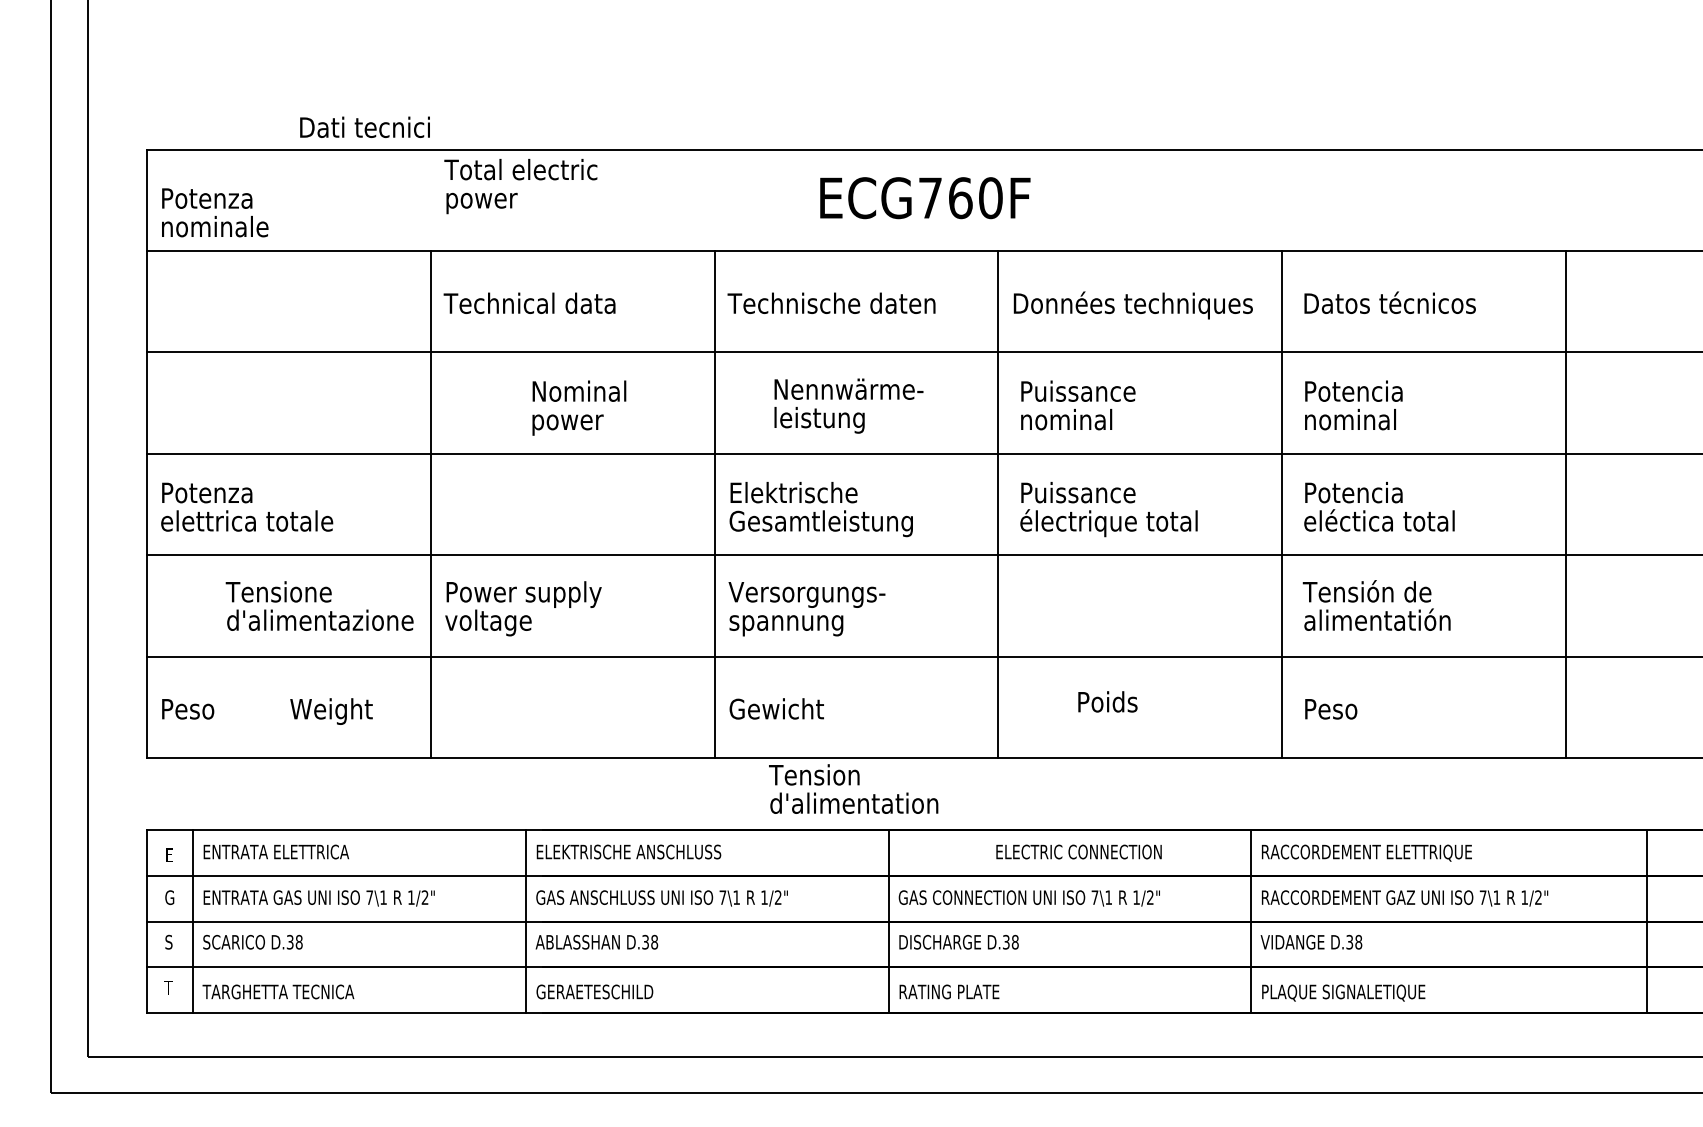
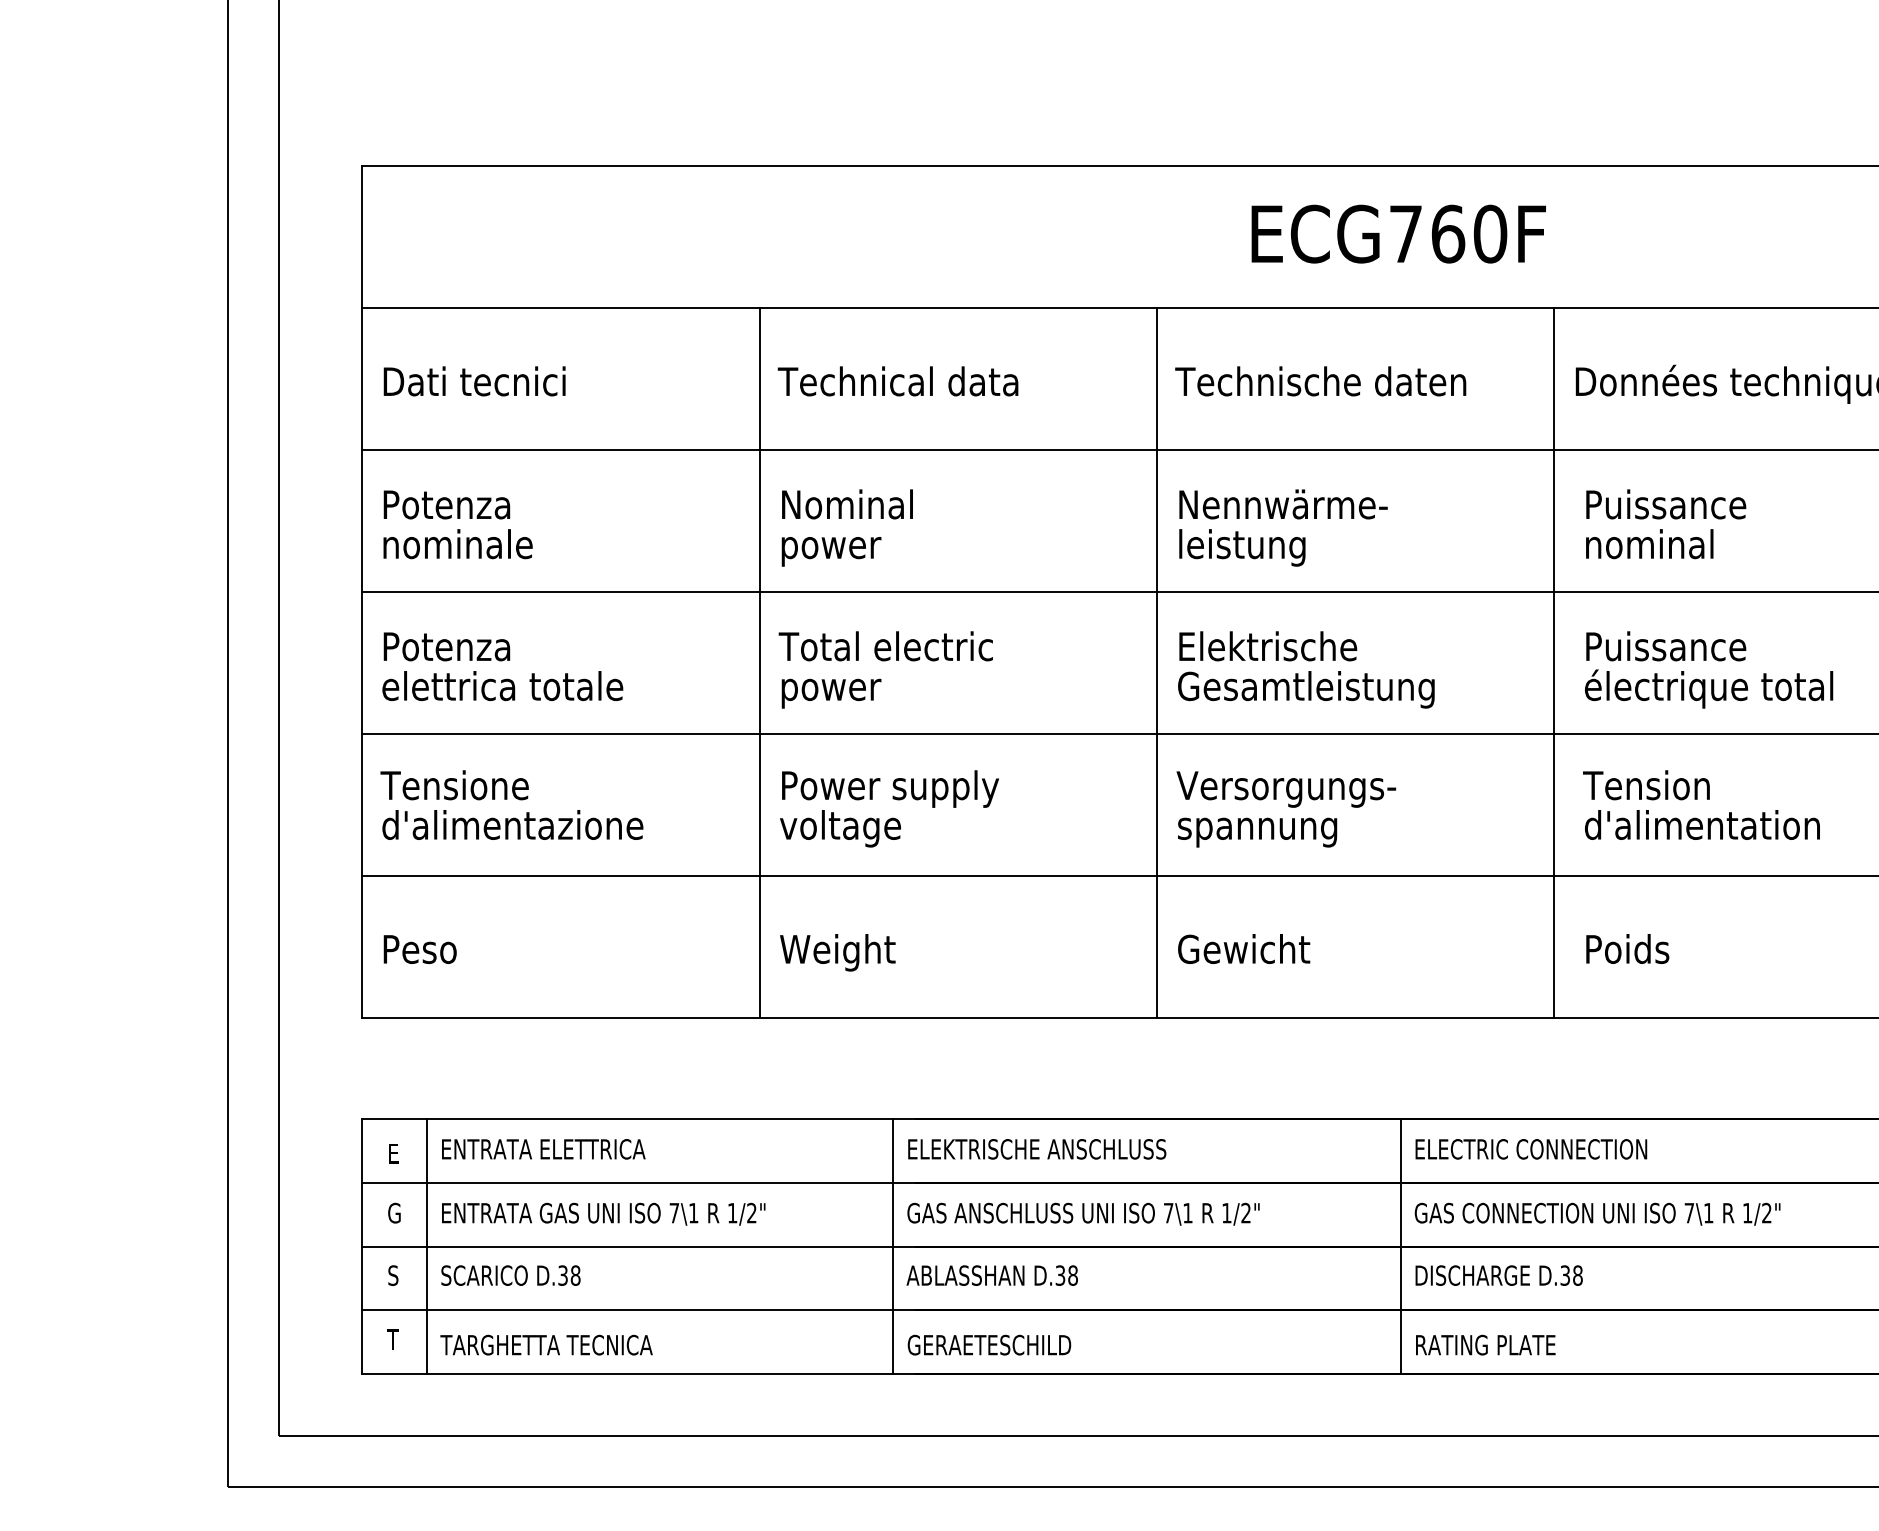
text: (364, 126) -> (473, 380), moved
text: (520, 186) -> (885, 669), moved
text: (925, 198) -> (1399, 234), moved
text: (215, 212) -> (458, 524), moved
text: (848, 405) -> (1282, 527), moved
text: (579, 407) -> (847, 527), moved
text: (319, 605) -> (511, 804), moved
text: (1107, 701) -> (1627, 948), moved
text: (331, 711) -> (837, 952), moved
text: (853, 788) -> (1701, 804), moved
text: (1078, 851) -> (1530, 1148), moved

